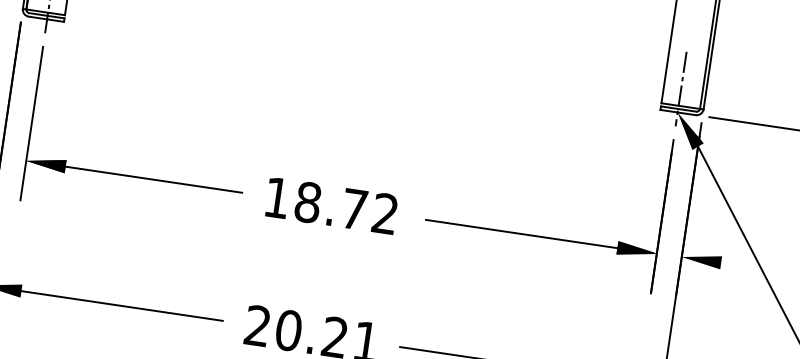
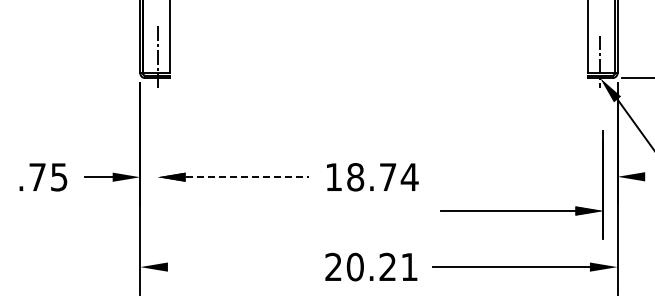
line: (32, 122) -> (158, 150), removed
line: (153, 180) -> (247, 177), solid -> dashed
text: (385, 212) -> (409, 176), 18.72 -> 18.74
part: (540, 235) -> (521, 210), moved
line: (122, 306) -> (238, 267), removed

